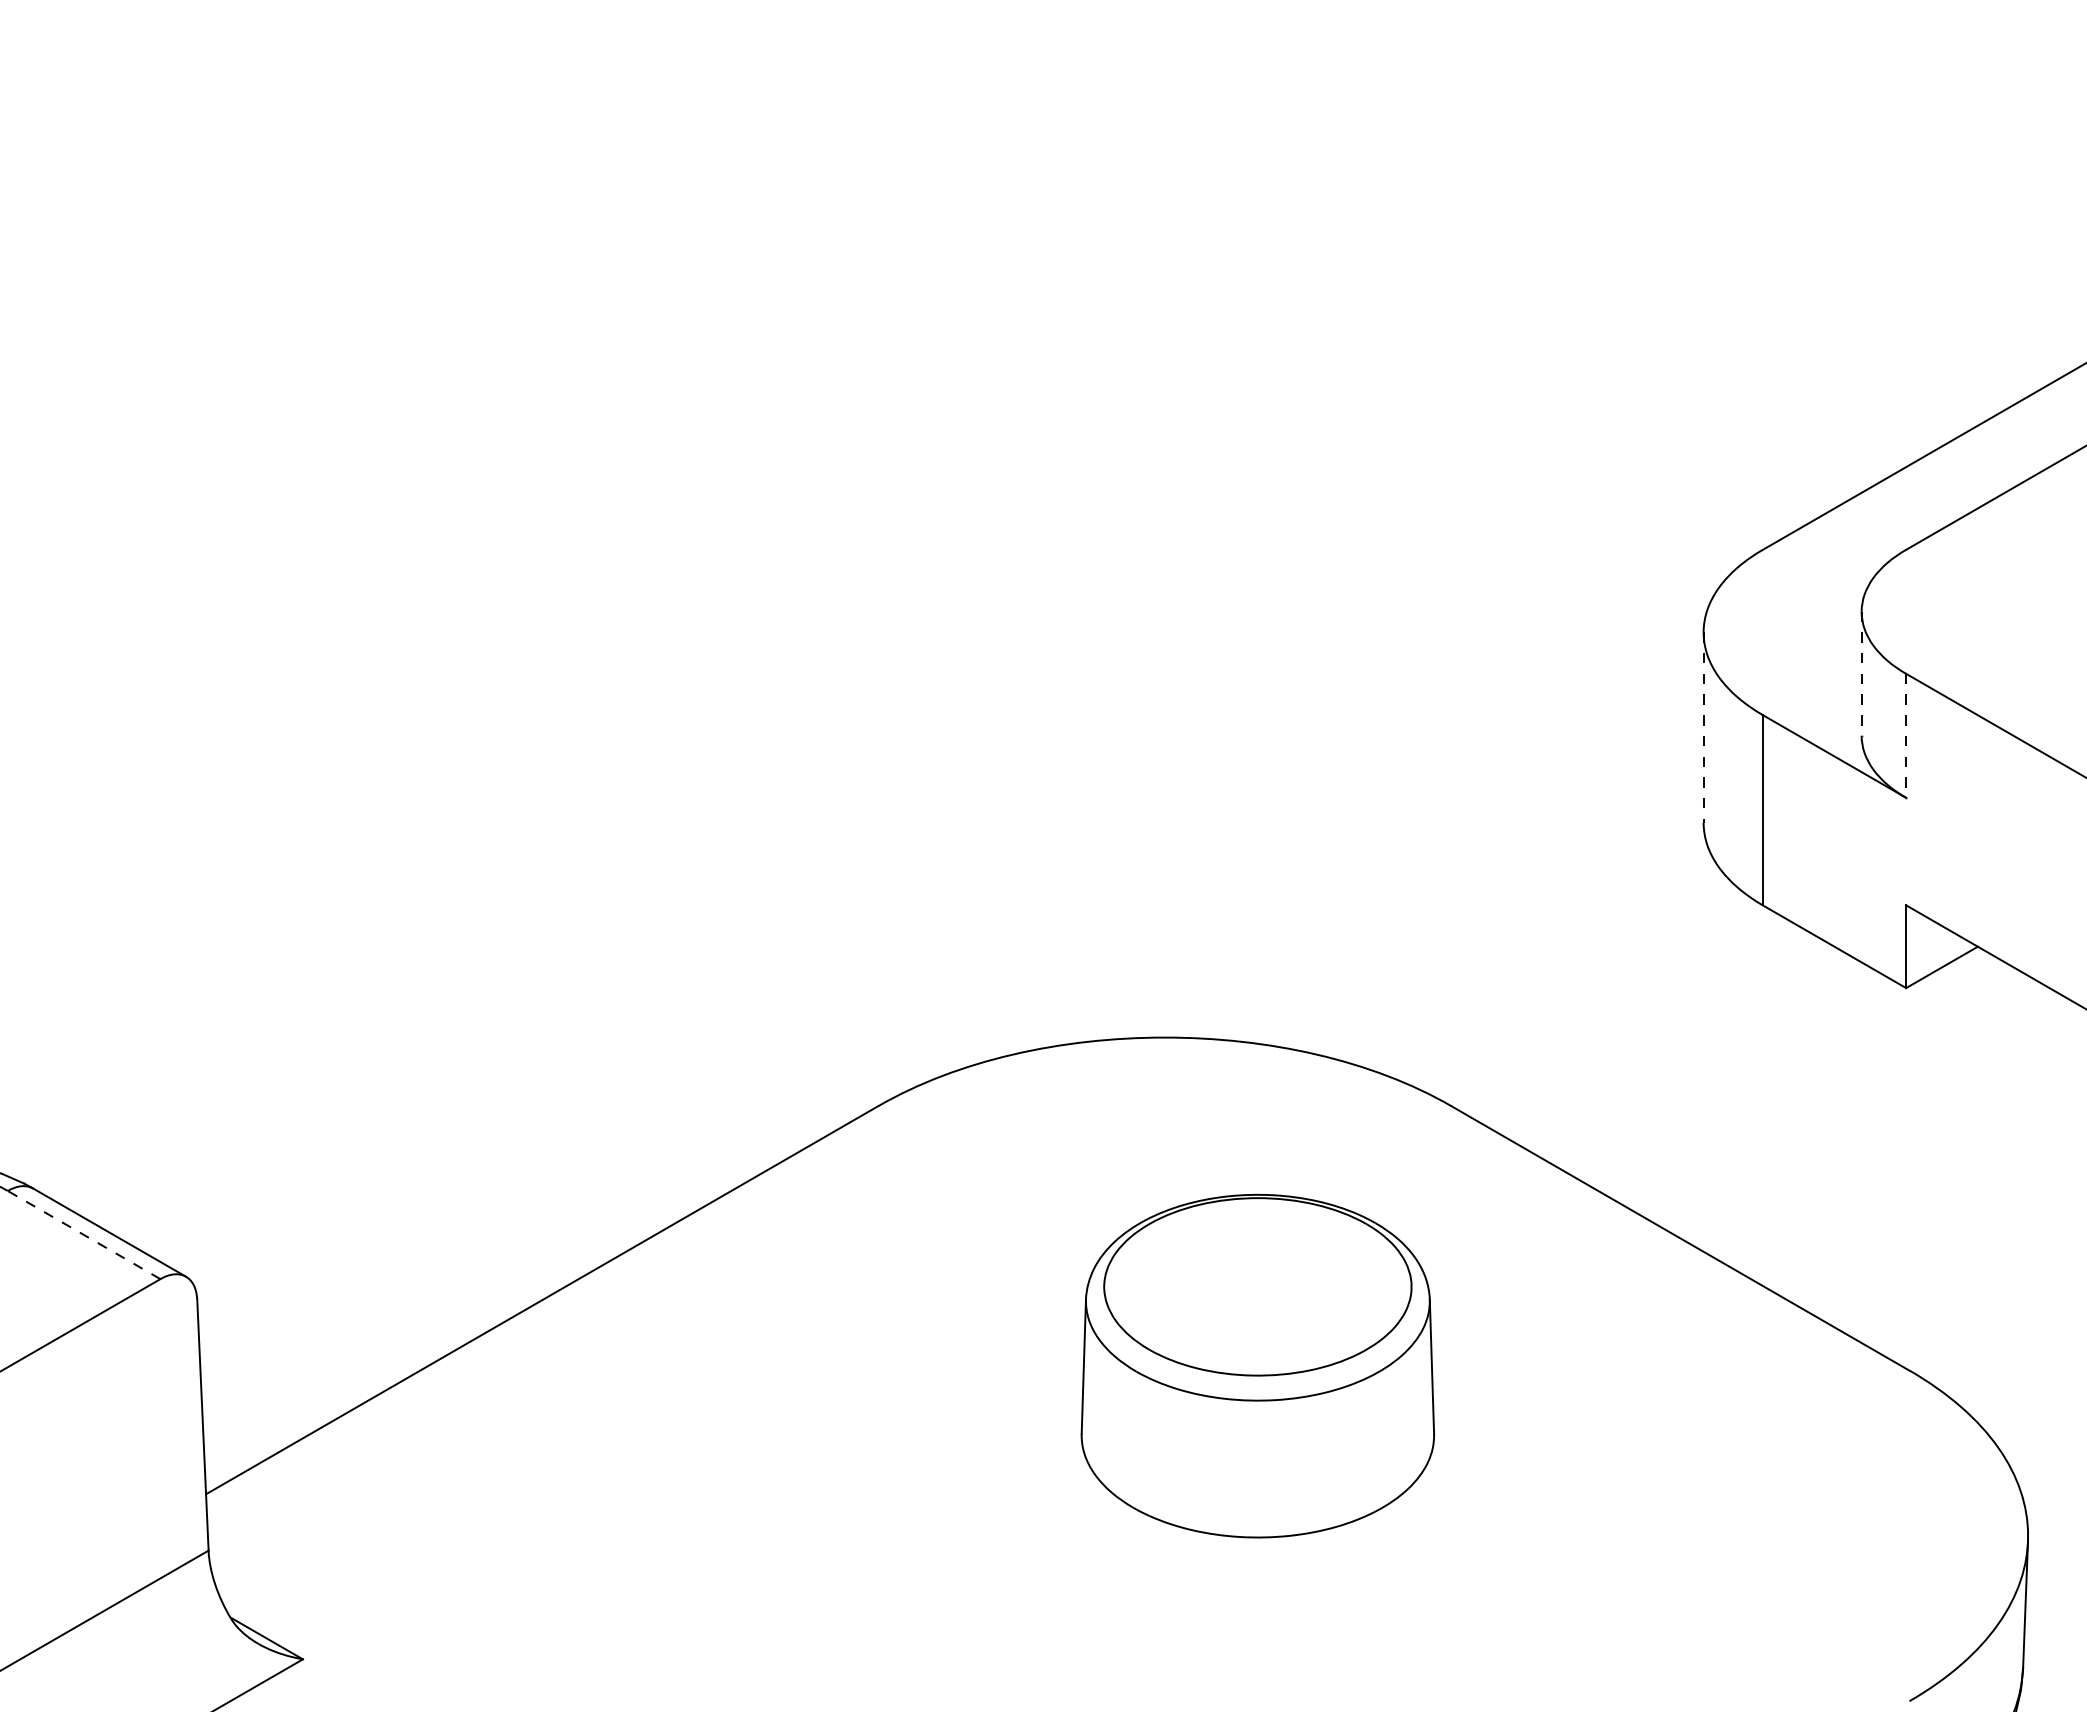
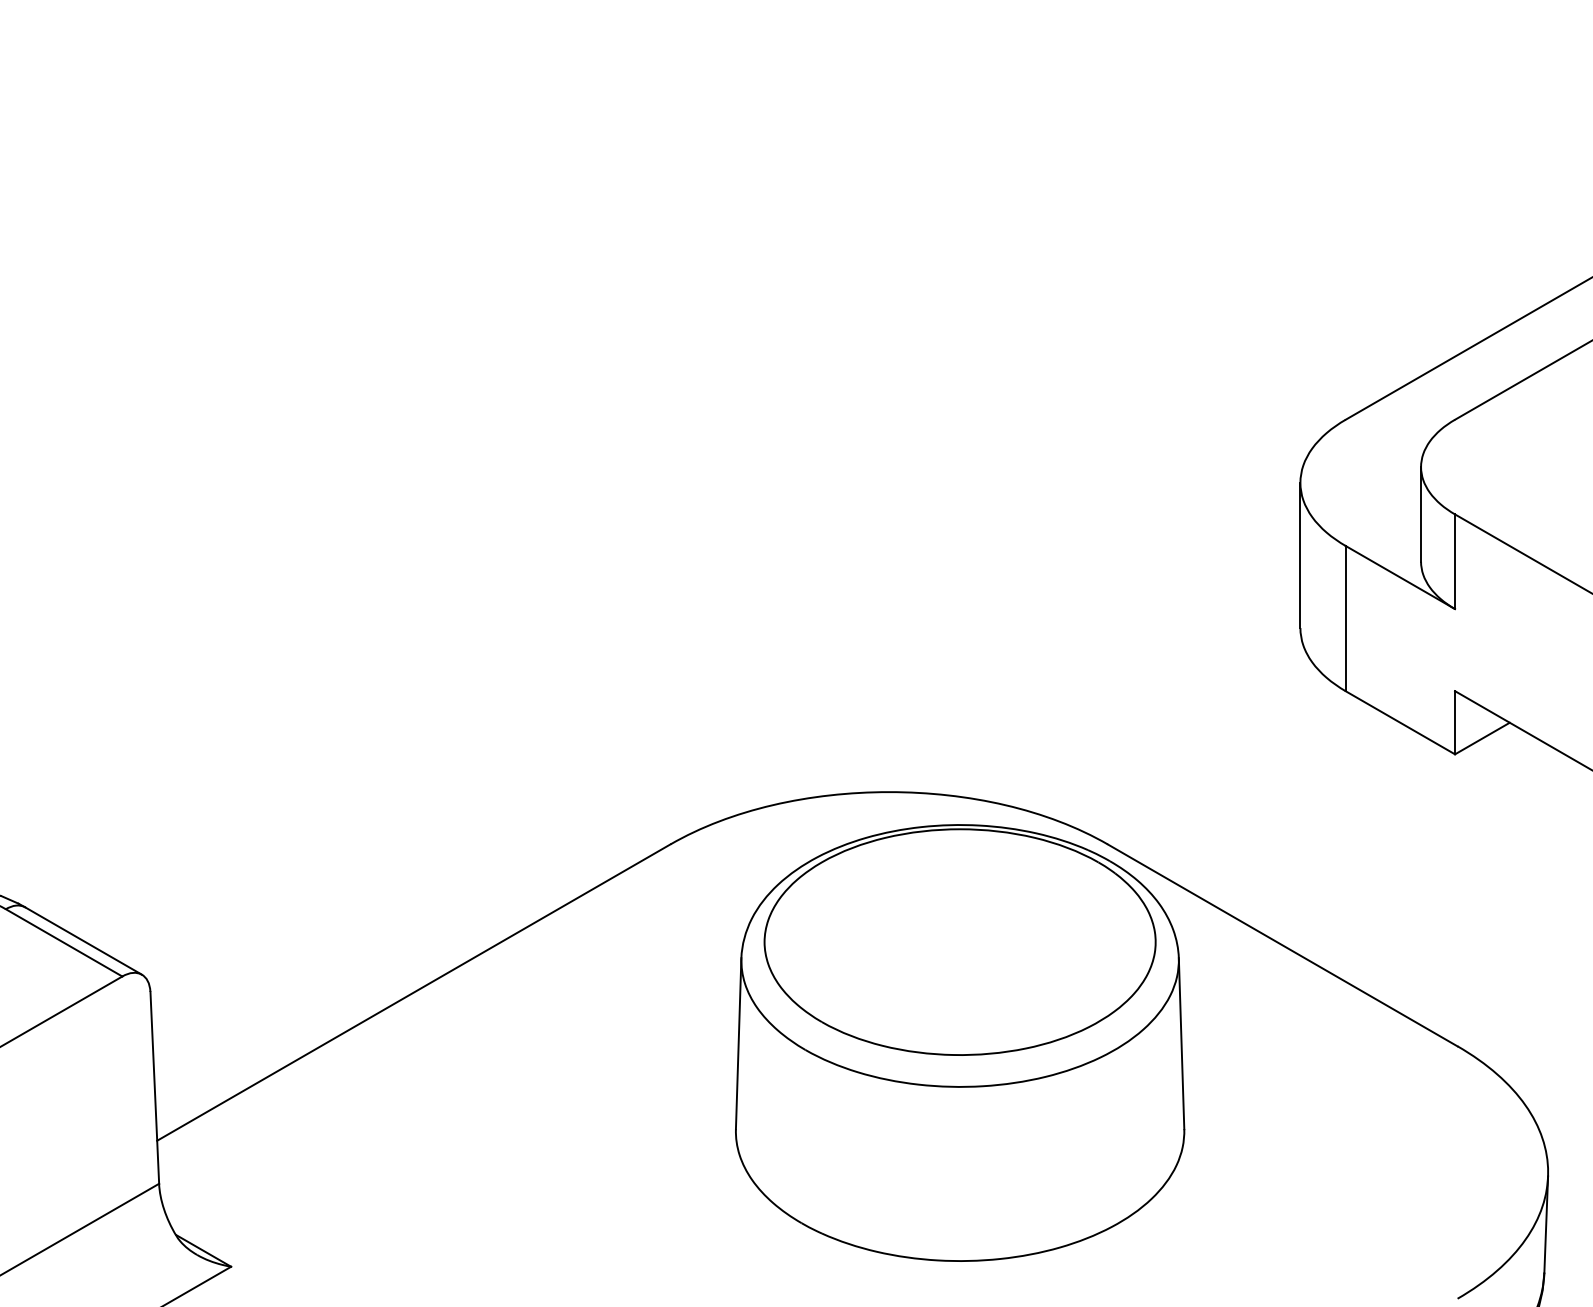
line: (1861, 674) -> (1420, 514), dashed -> solid
line: (1703, 728) -> (1300, 556), dashed -> solid
line: (1906, 736) -> (1455, 562), dashed -> solid
line: (83, 1234) -> (63, 942), dashed -> solid
part: (1257, 1365) -> (959, 1042), size x1.67

